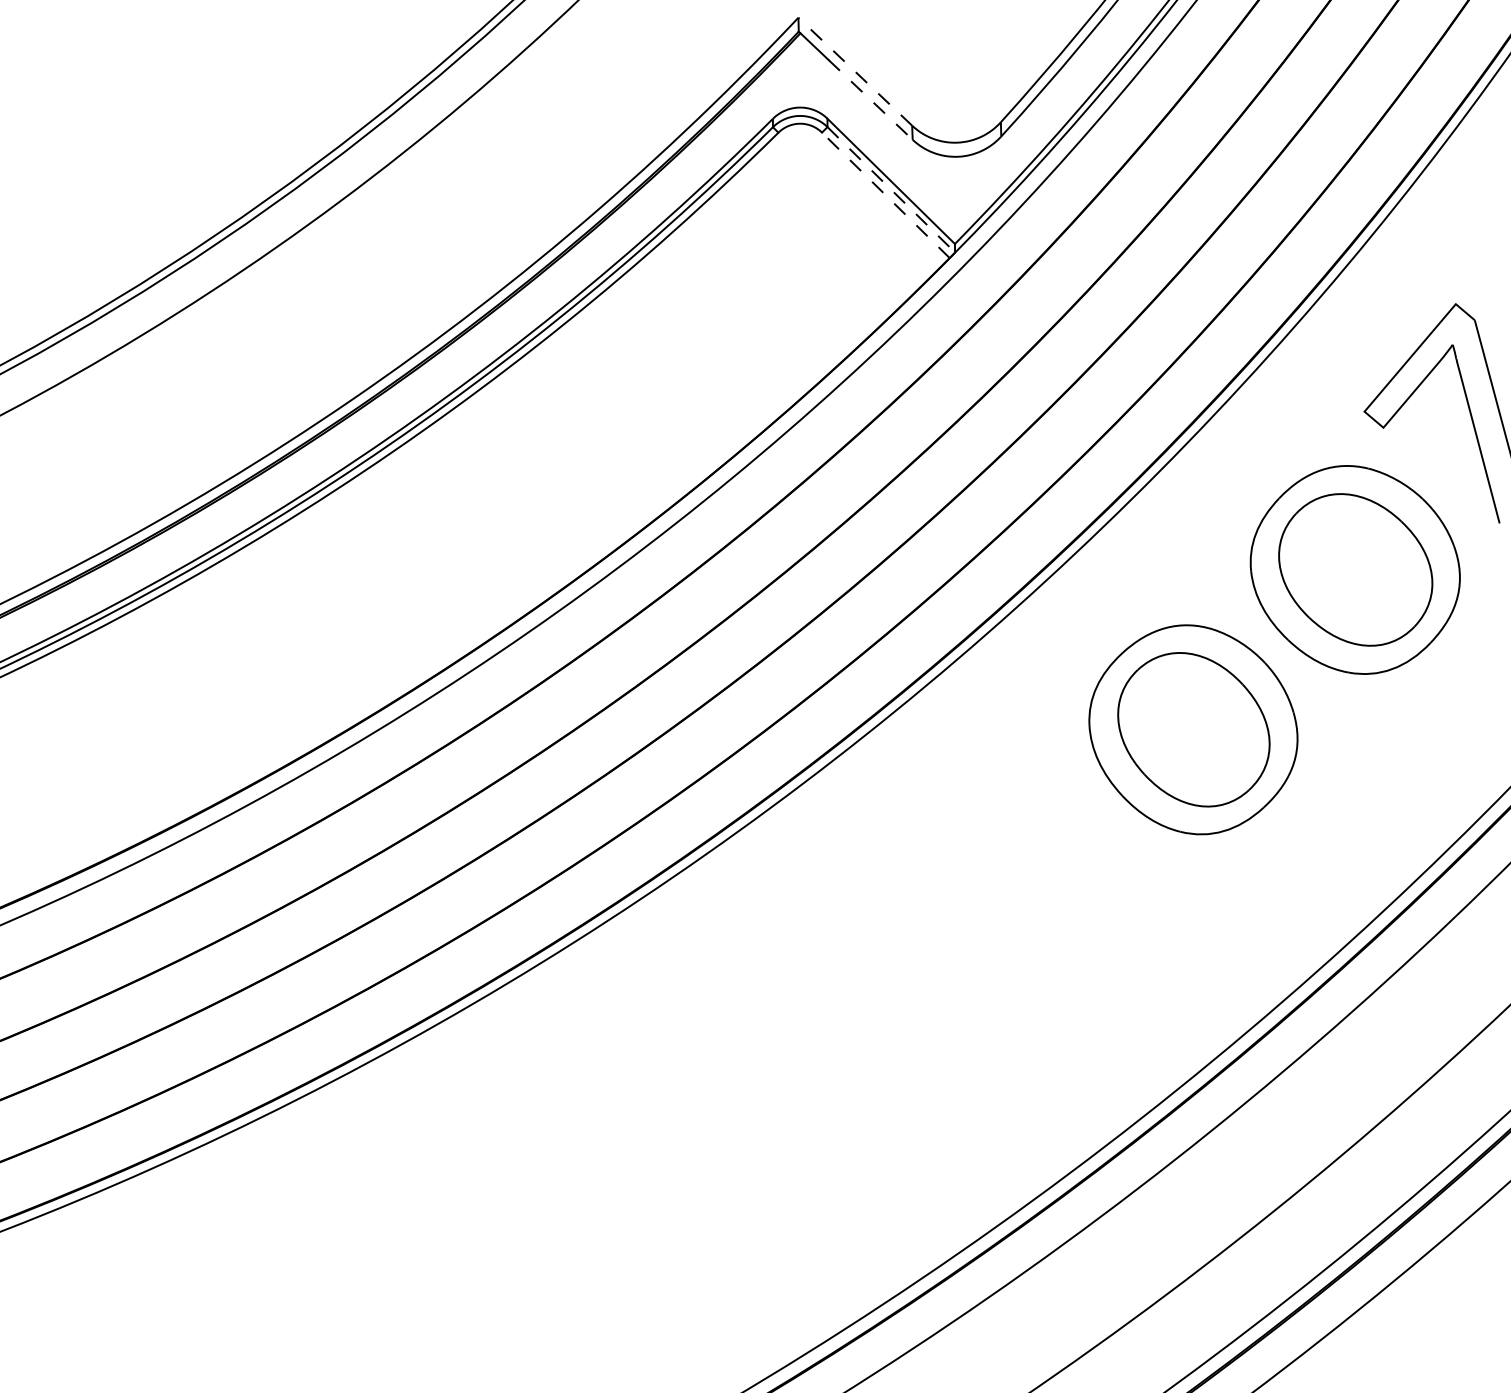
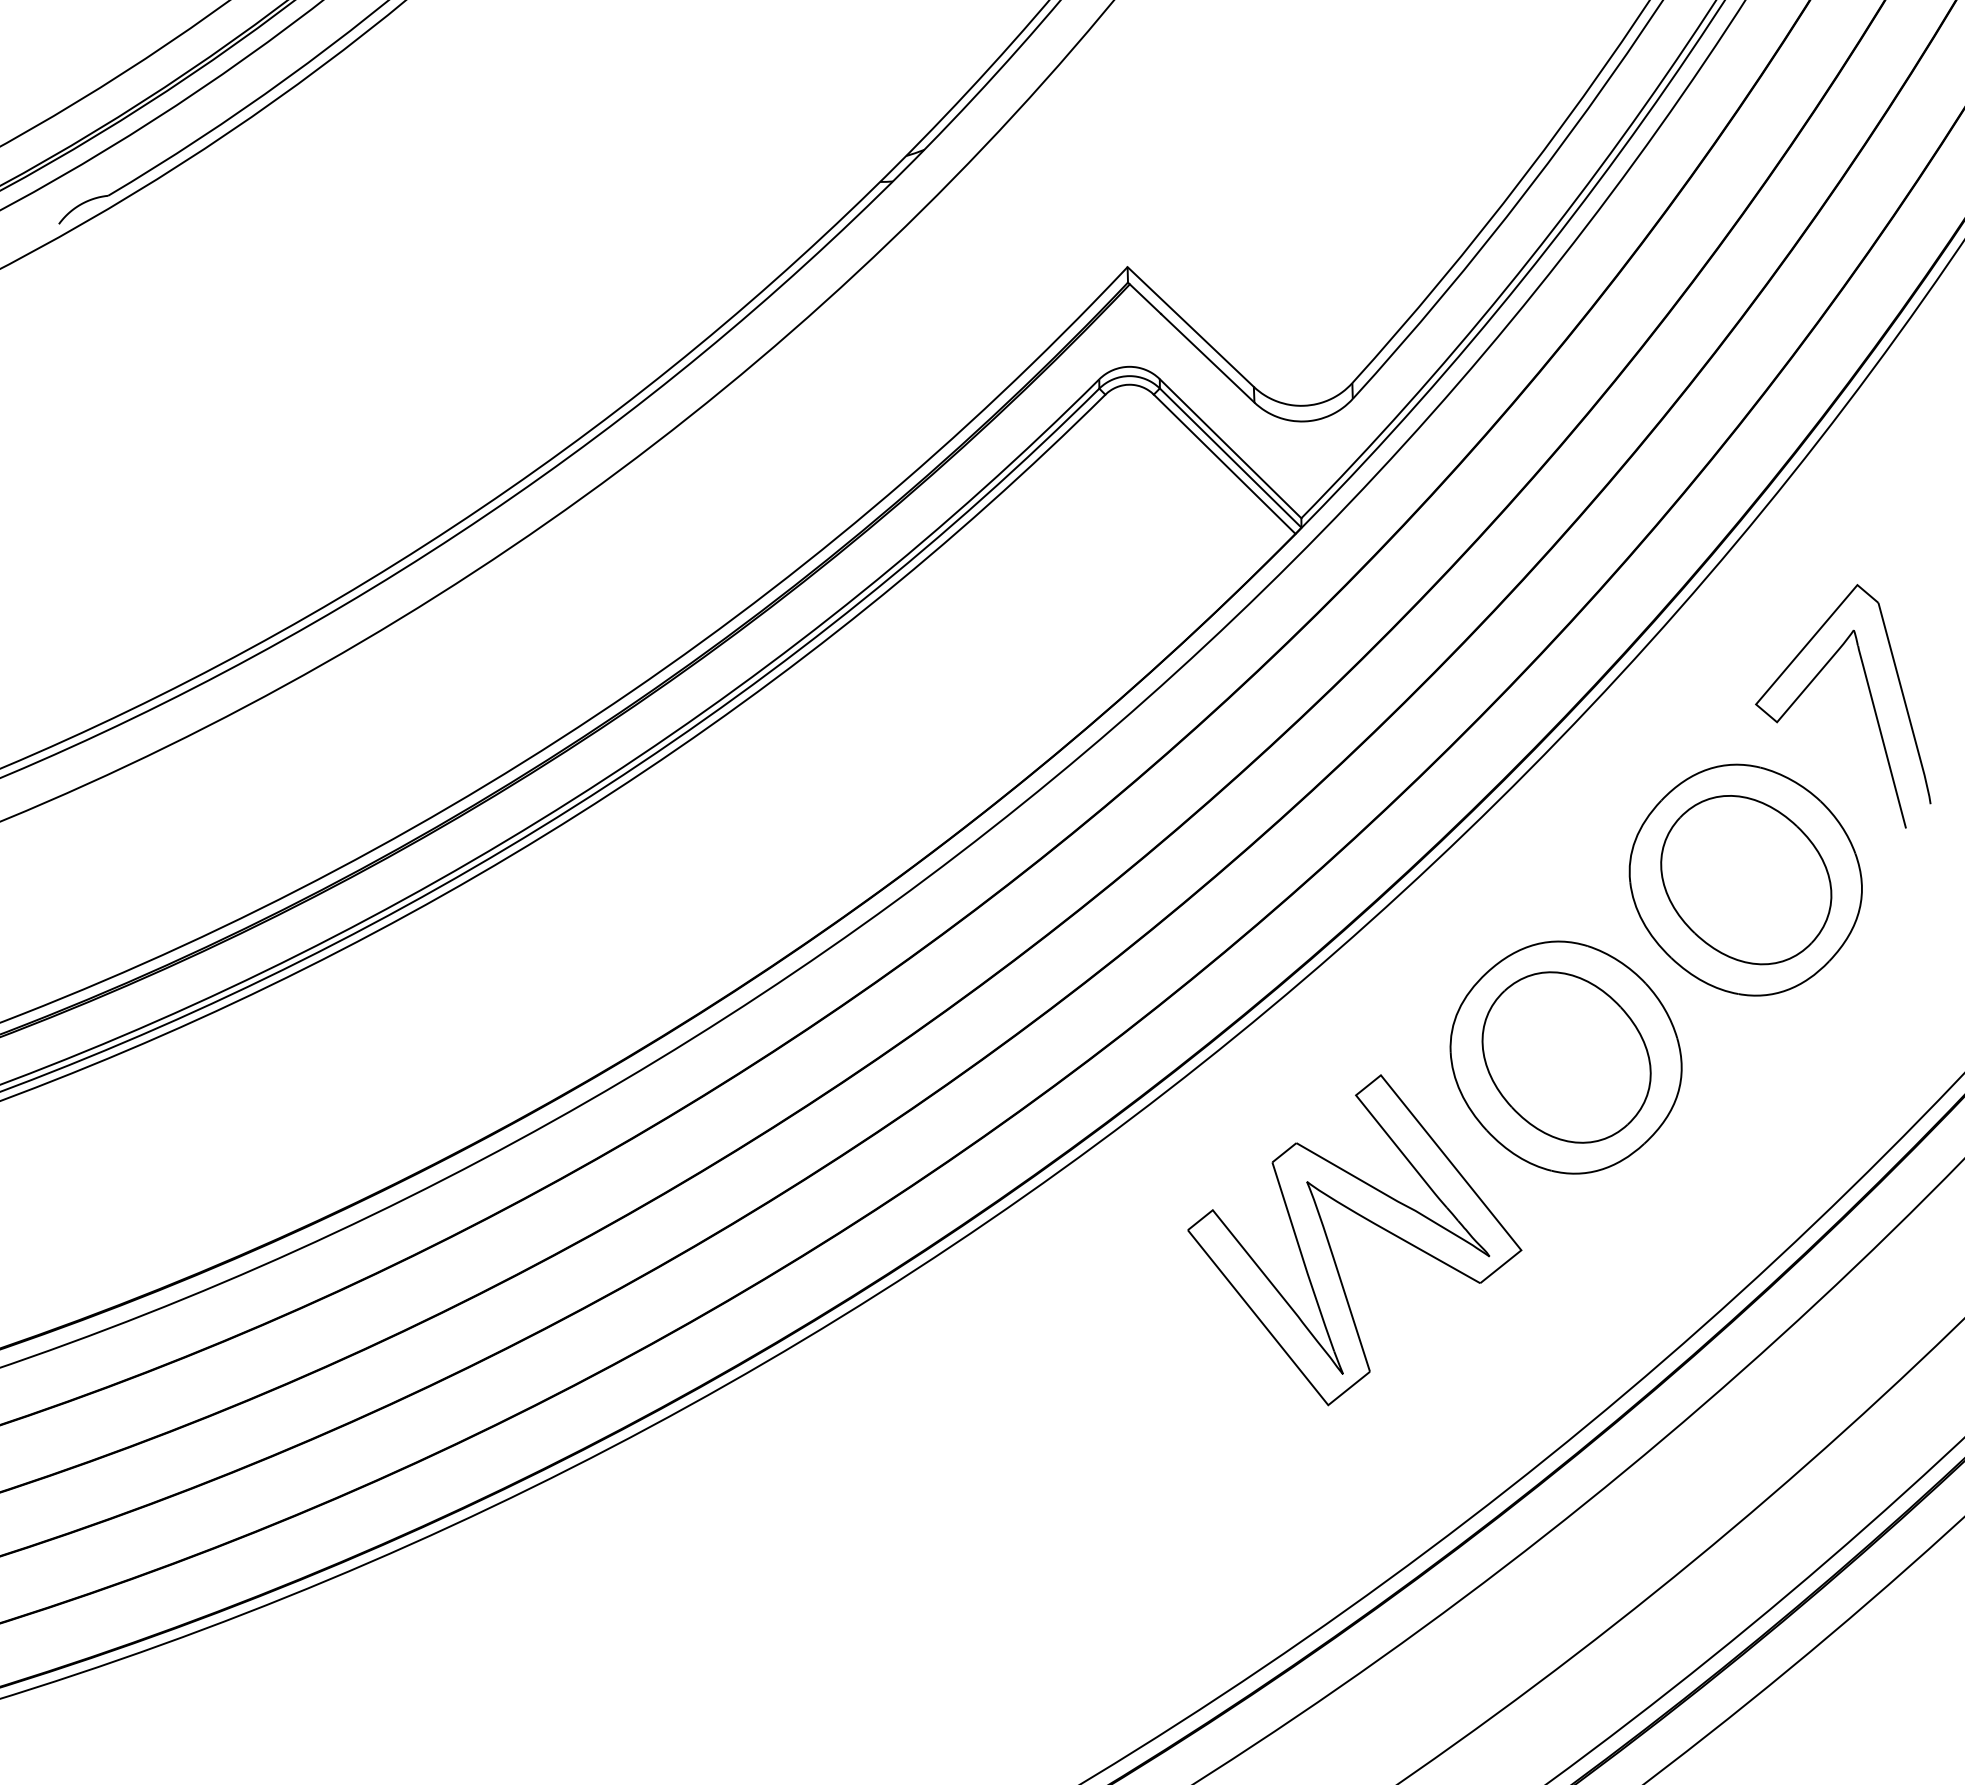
line: (855, 71) -> (1190, 326), dashed -> solid
line: (871, 100) -> (1208, 358), dashed -> solid
line: (892, 190) -> (1231, 458), dashed -> solid
line: (885, 194) -> (1224, 463), dashed -> solid
part: (1013, 876) -> (1366, 1220), added

